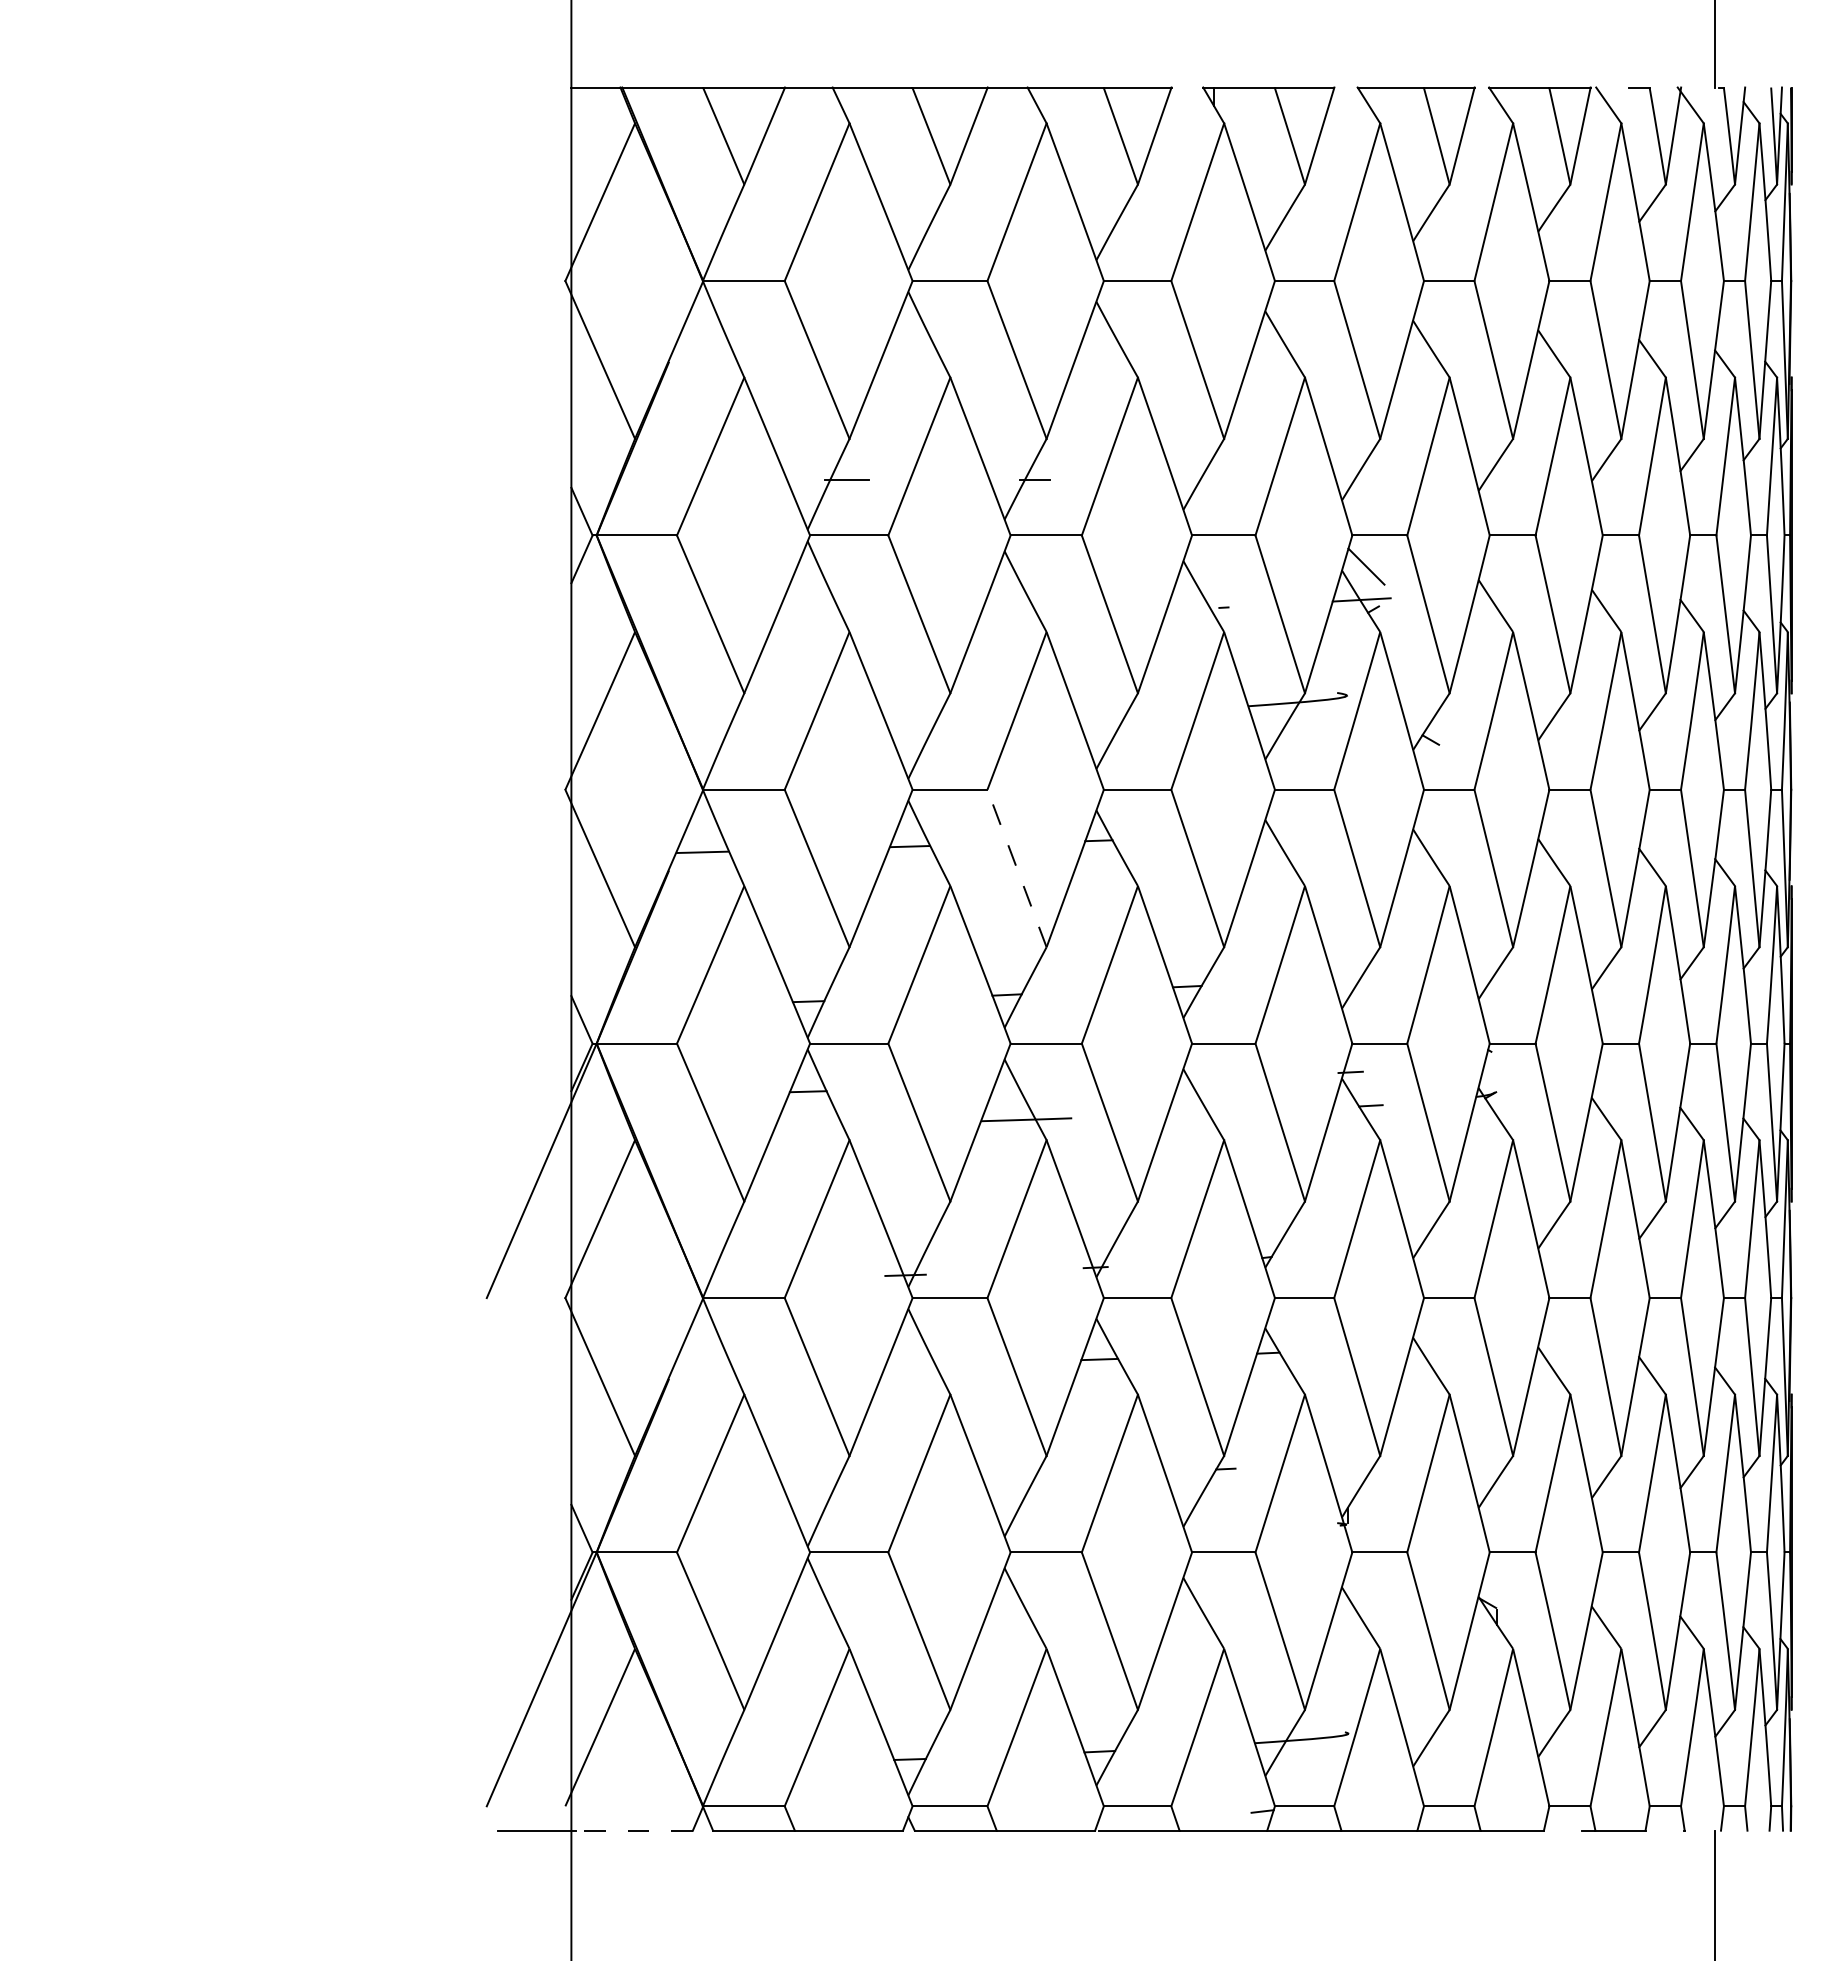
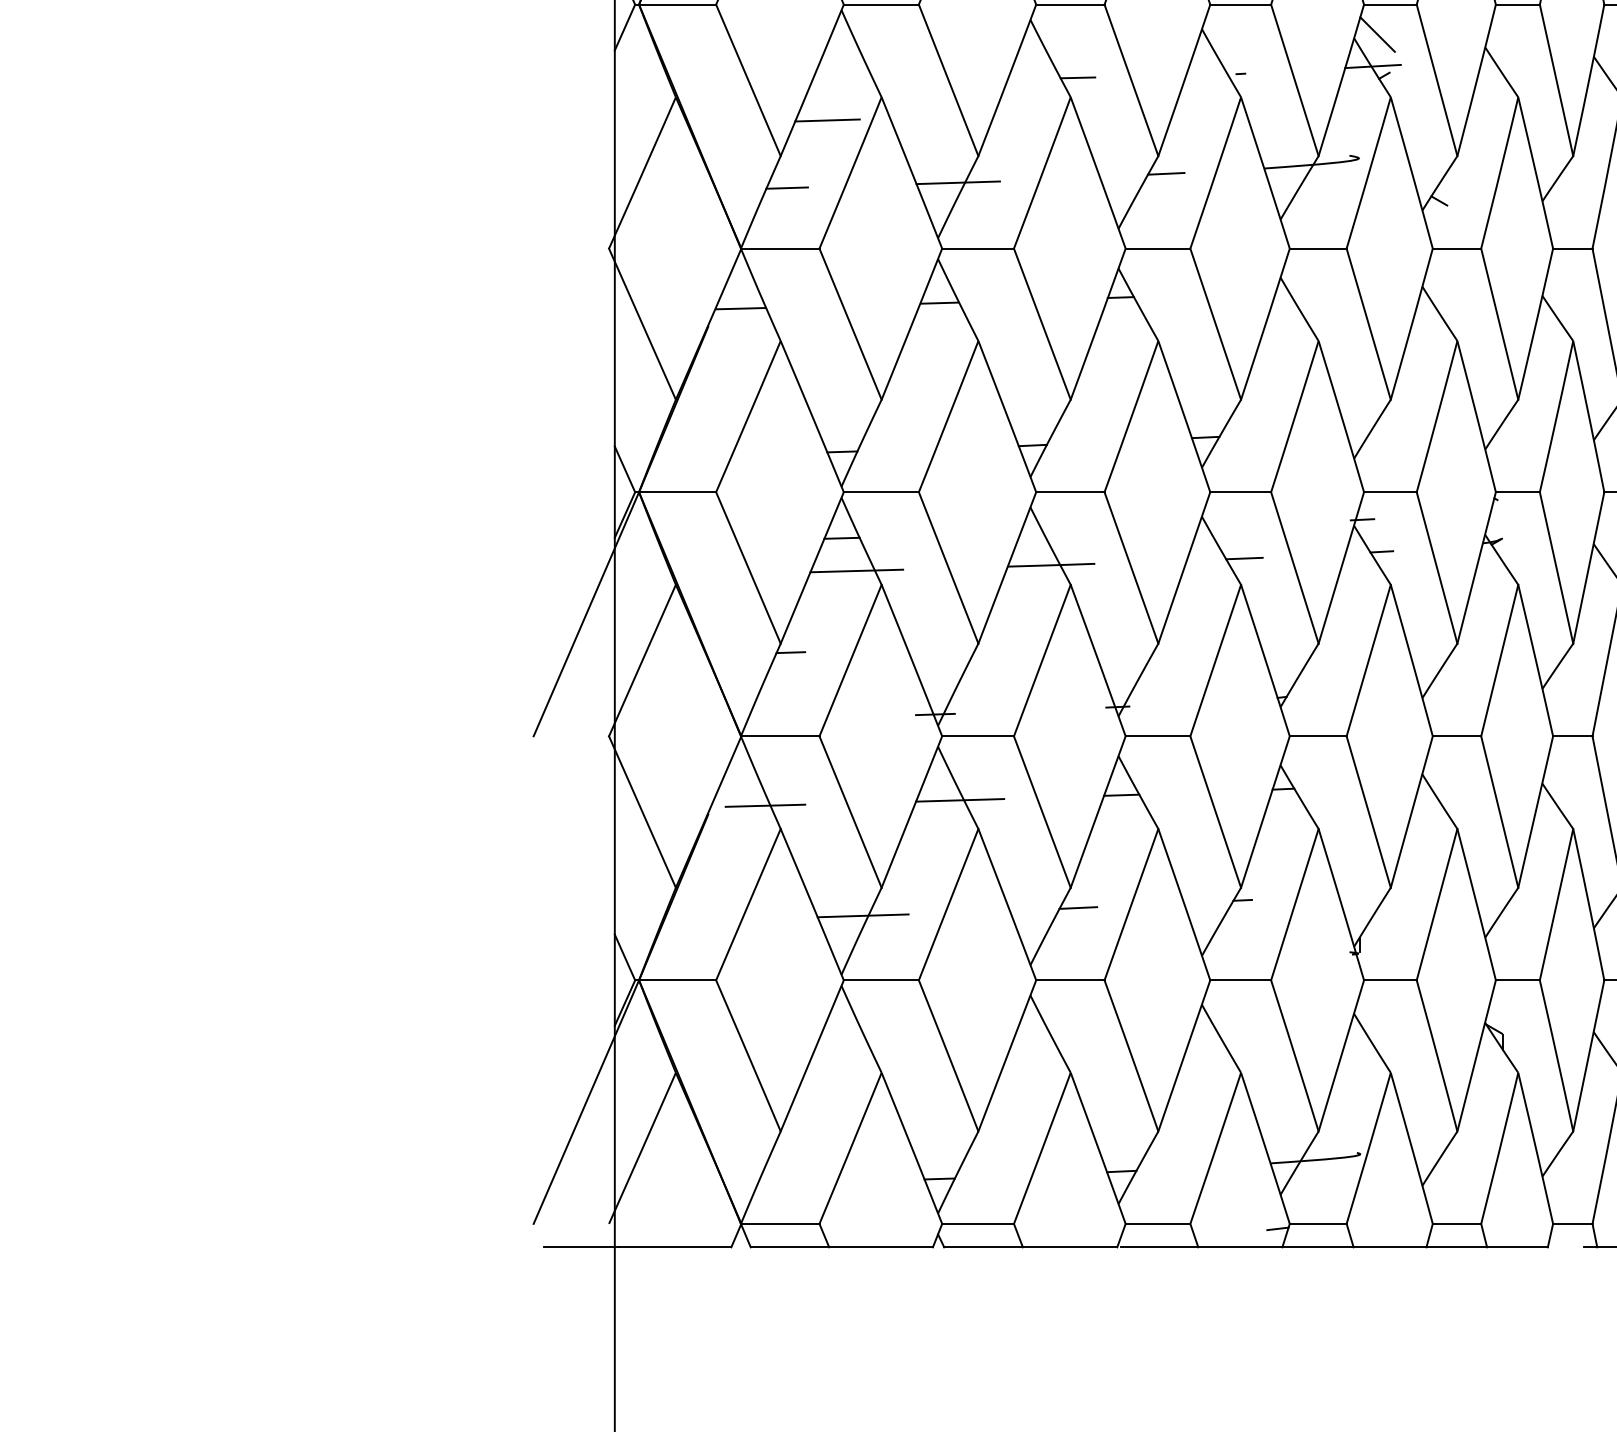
line: (1054, 611) -> (1078, 77), added
line: (792, 656) -> (826, 120), added
line: (1146, 711) -> (1166, 173), added
line: (928, 720) -> (957, 182), added
line: (750, 726) -> (786, 187), added
line: (1016, 868) -> (1041, 324), dashed -> solid
line: (1227, 1112) -> (1244, 558), added
line: (823, 1125) -> (856, 570), added
line: (754, 1210) -> (790, 652), added
line: (931, 1364) -> (960, 800), added
line: (727, 1370) -> (764, 805), added
line: (1054, 1476) -> (1078, 907), added
line: (829, 1484) -> (862, 915), added
line: (634, 1830) -> (675, 1247), dashed -> solid

